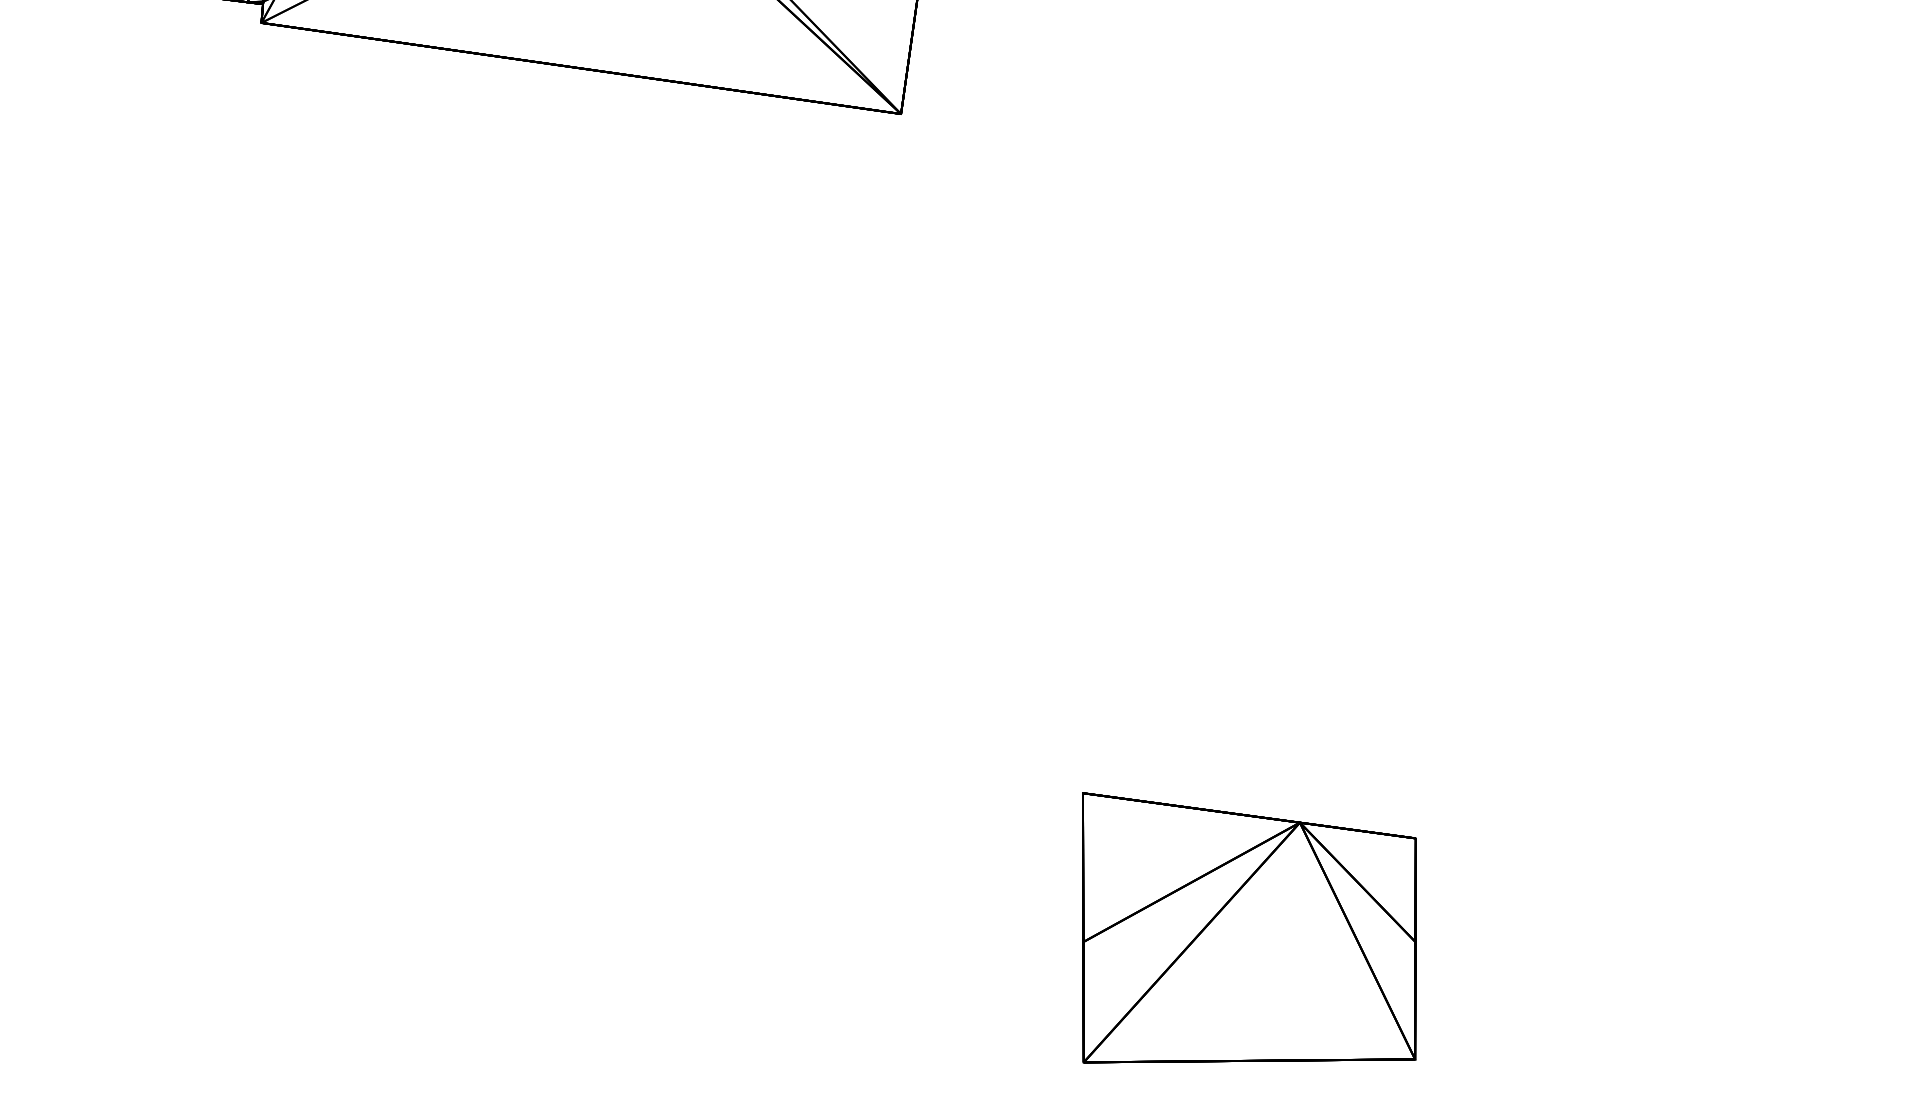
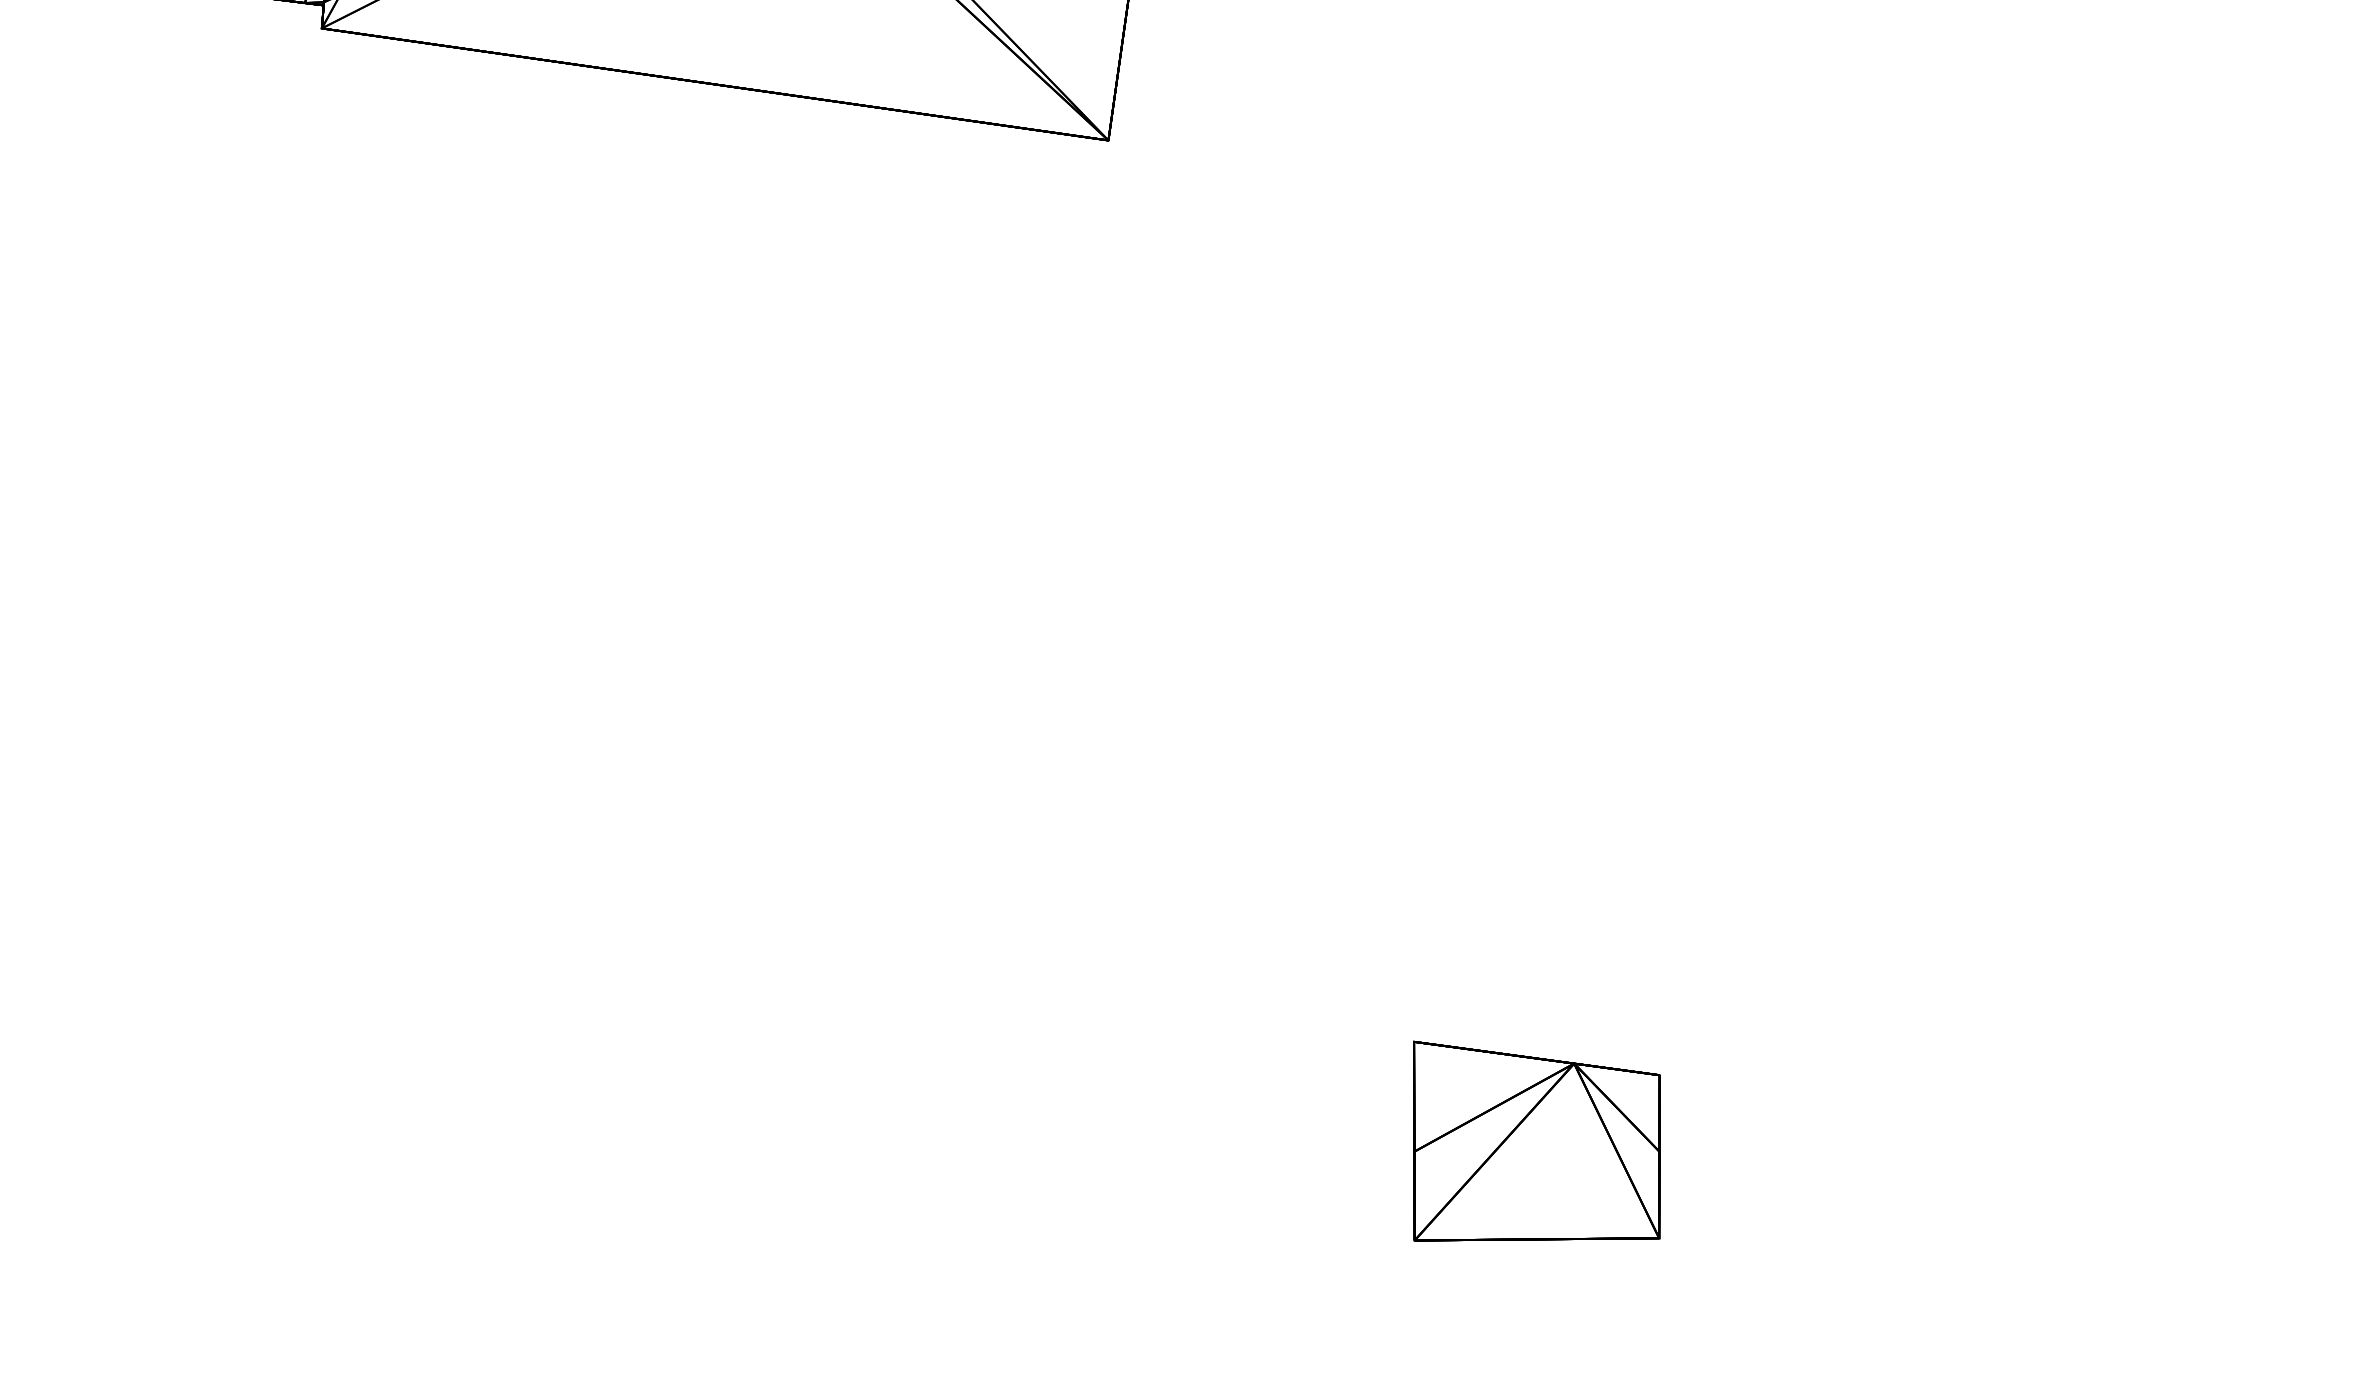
part: (1249, 927) -> (1536, 1140), size x0.6

